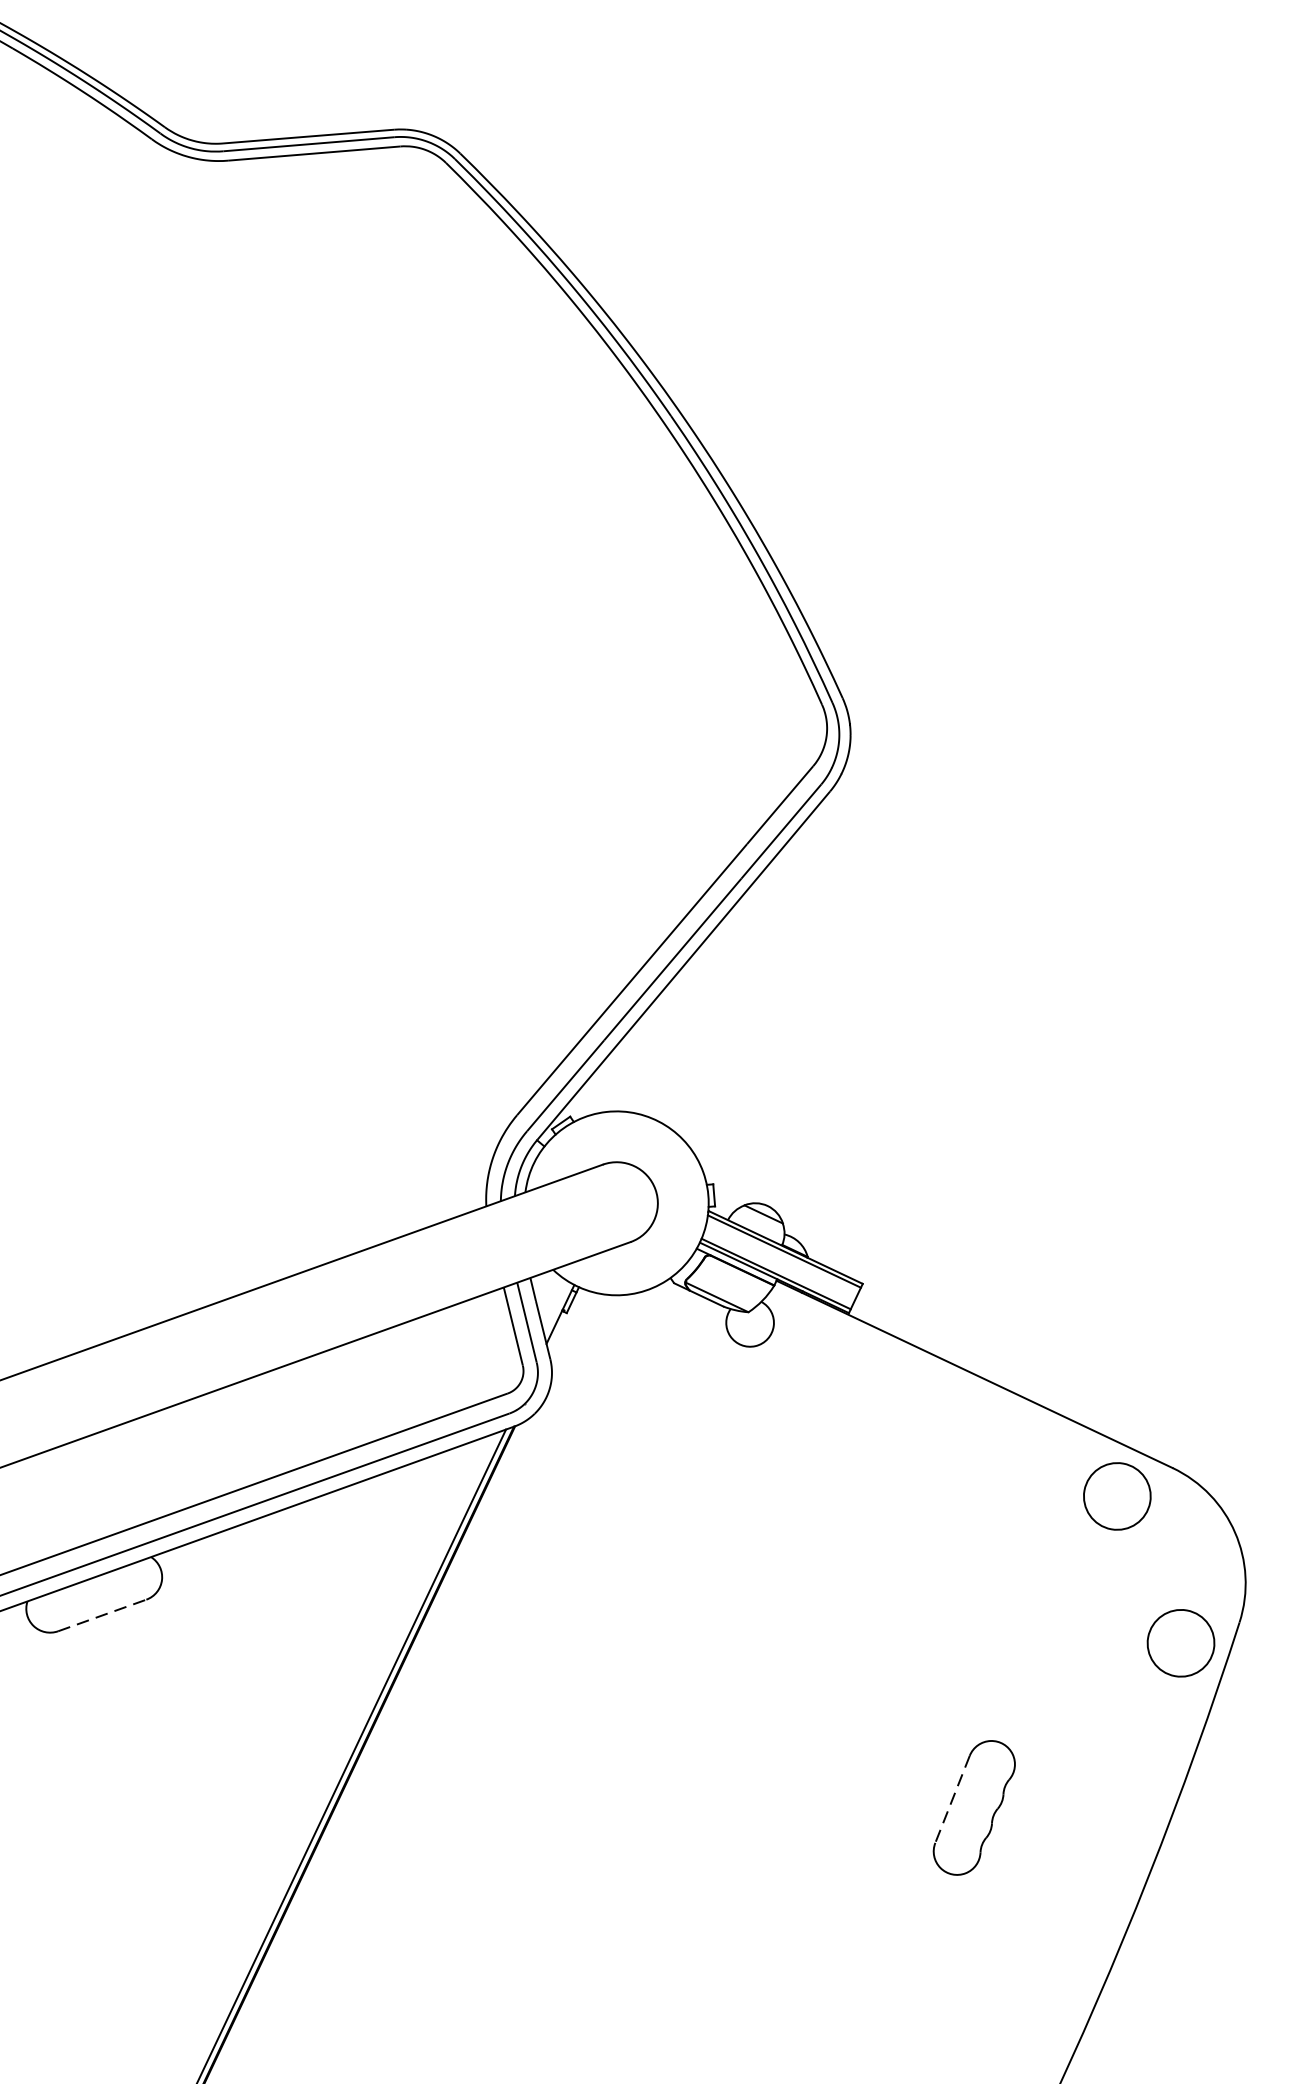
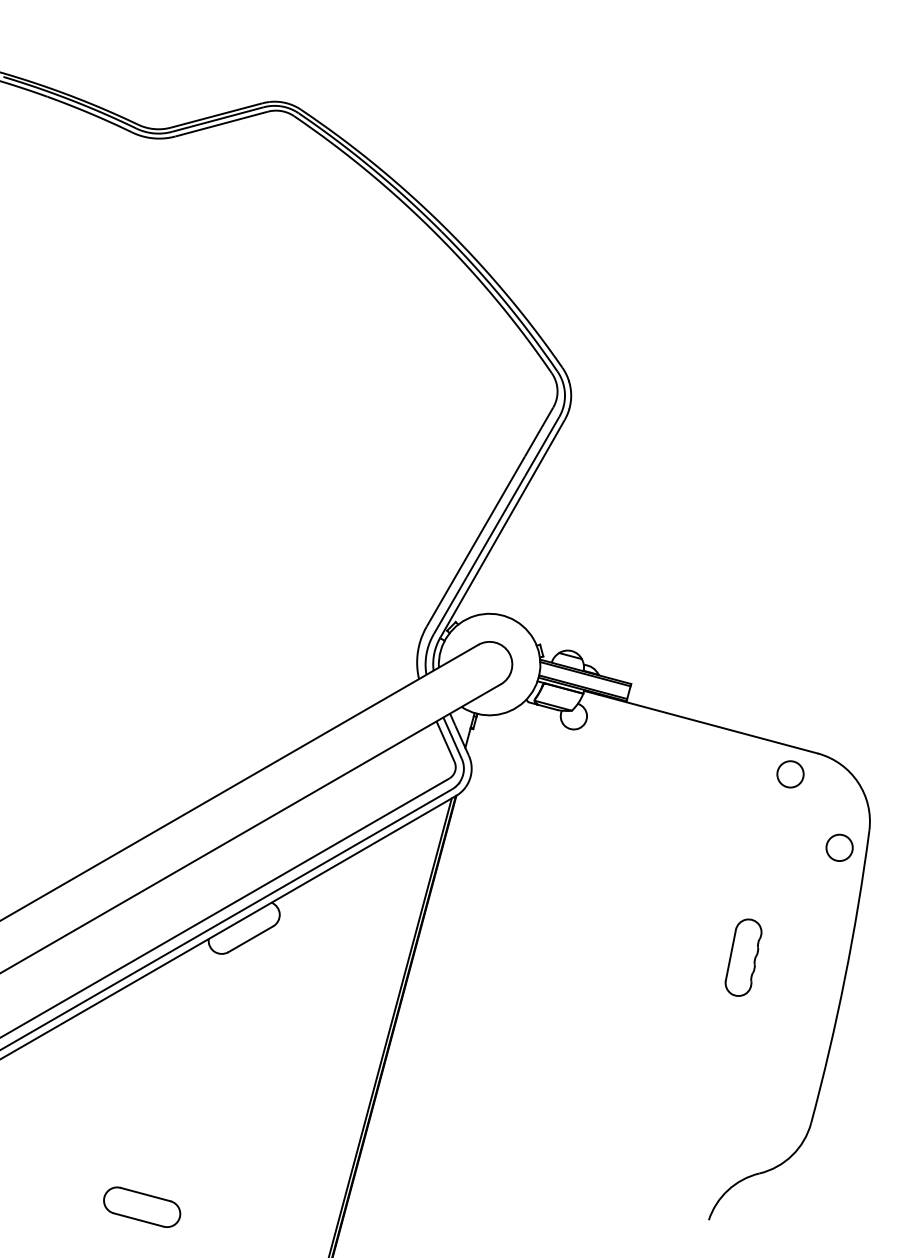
circle: (1117, 1496) -> (790, 774), size x0.71
line: (101, 1615) -> (250, 939), dashed -> solid
circle: (1180, 1642) -> (839, 847), size x0.71
line: (951, 1799) -> (730, 955), dashed -> solid

